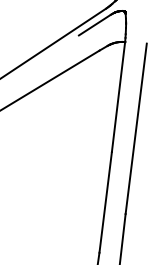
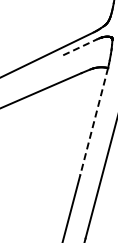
line: (95, 24) -> (81, 46), solid -> dashed
line: (118, 97) -> (94, 122), solid -> dashed

